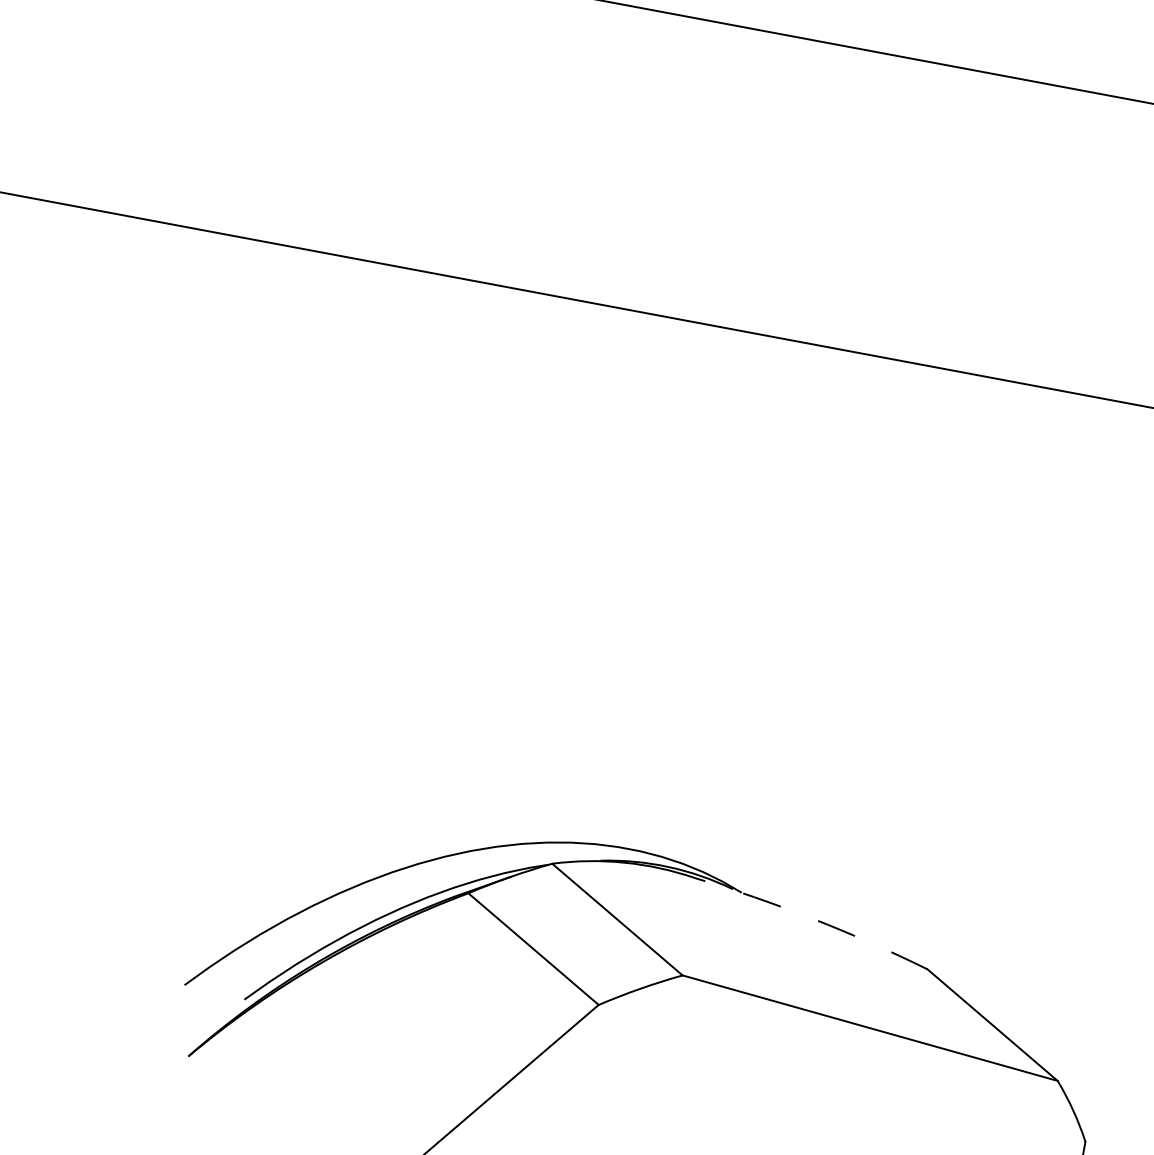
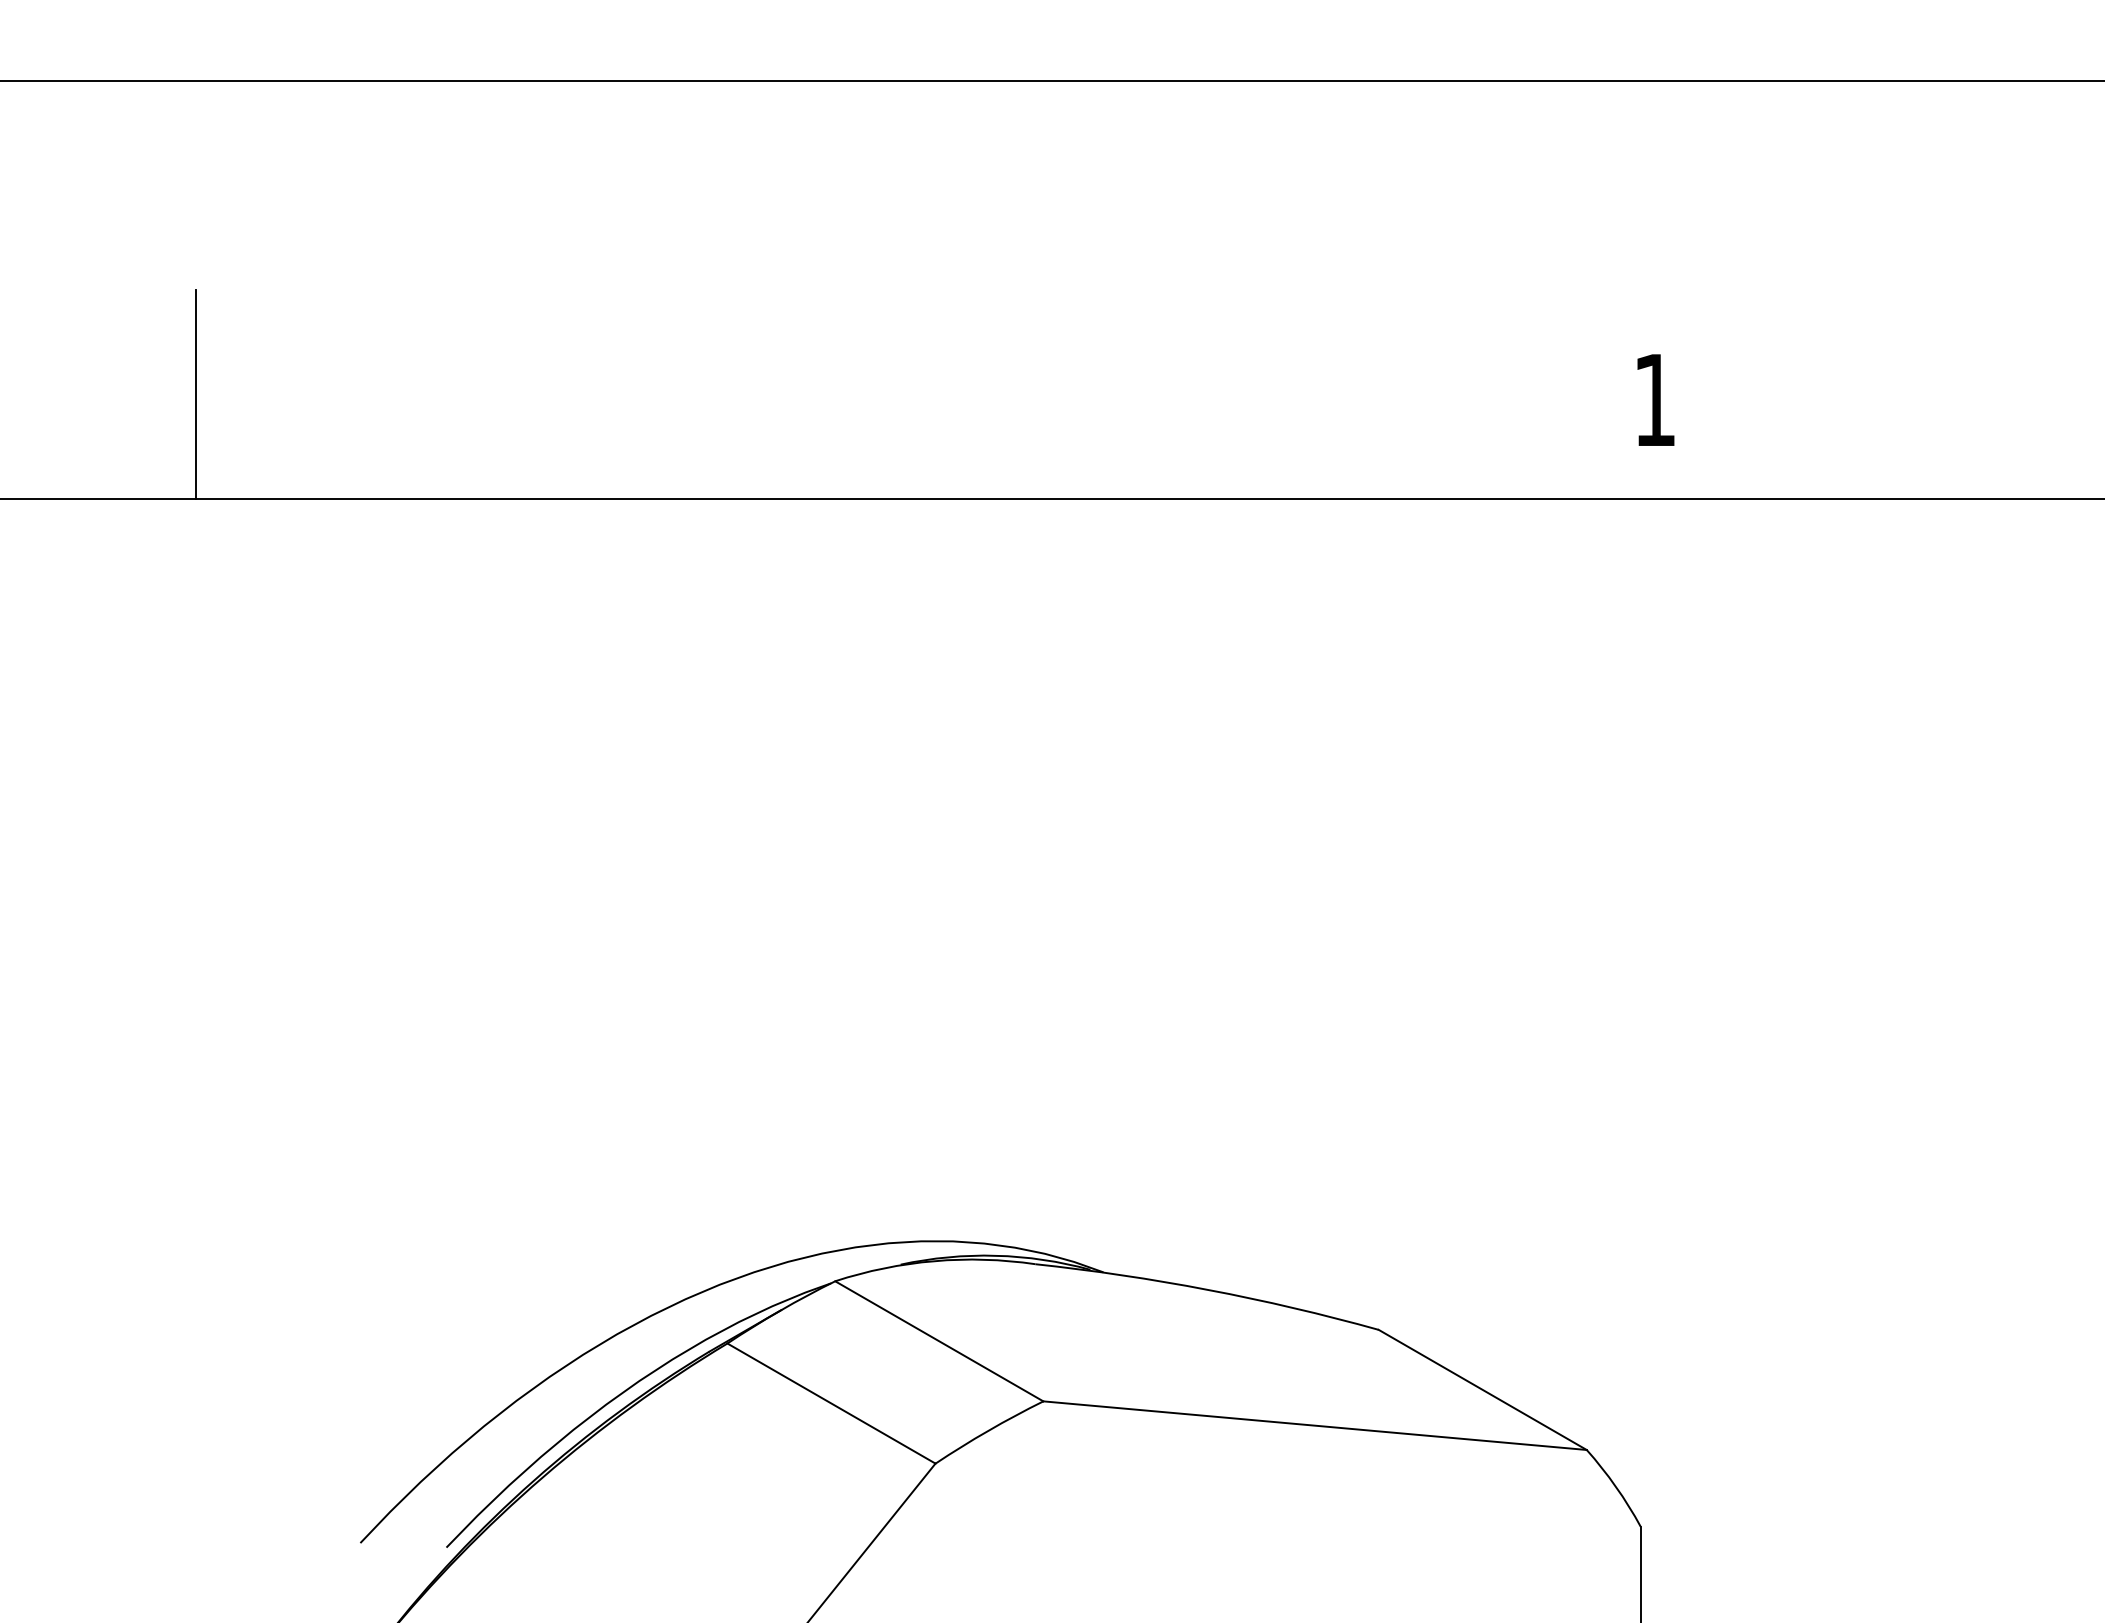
line: (219, 157) -> (195, 394), added
arc: (813, 918) -> (1208, 1289), dashed -> solid

